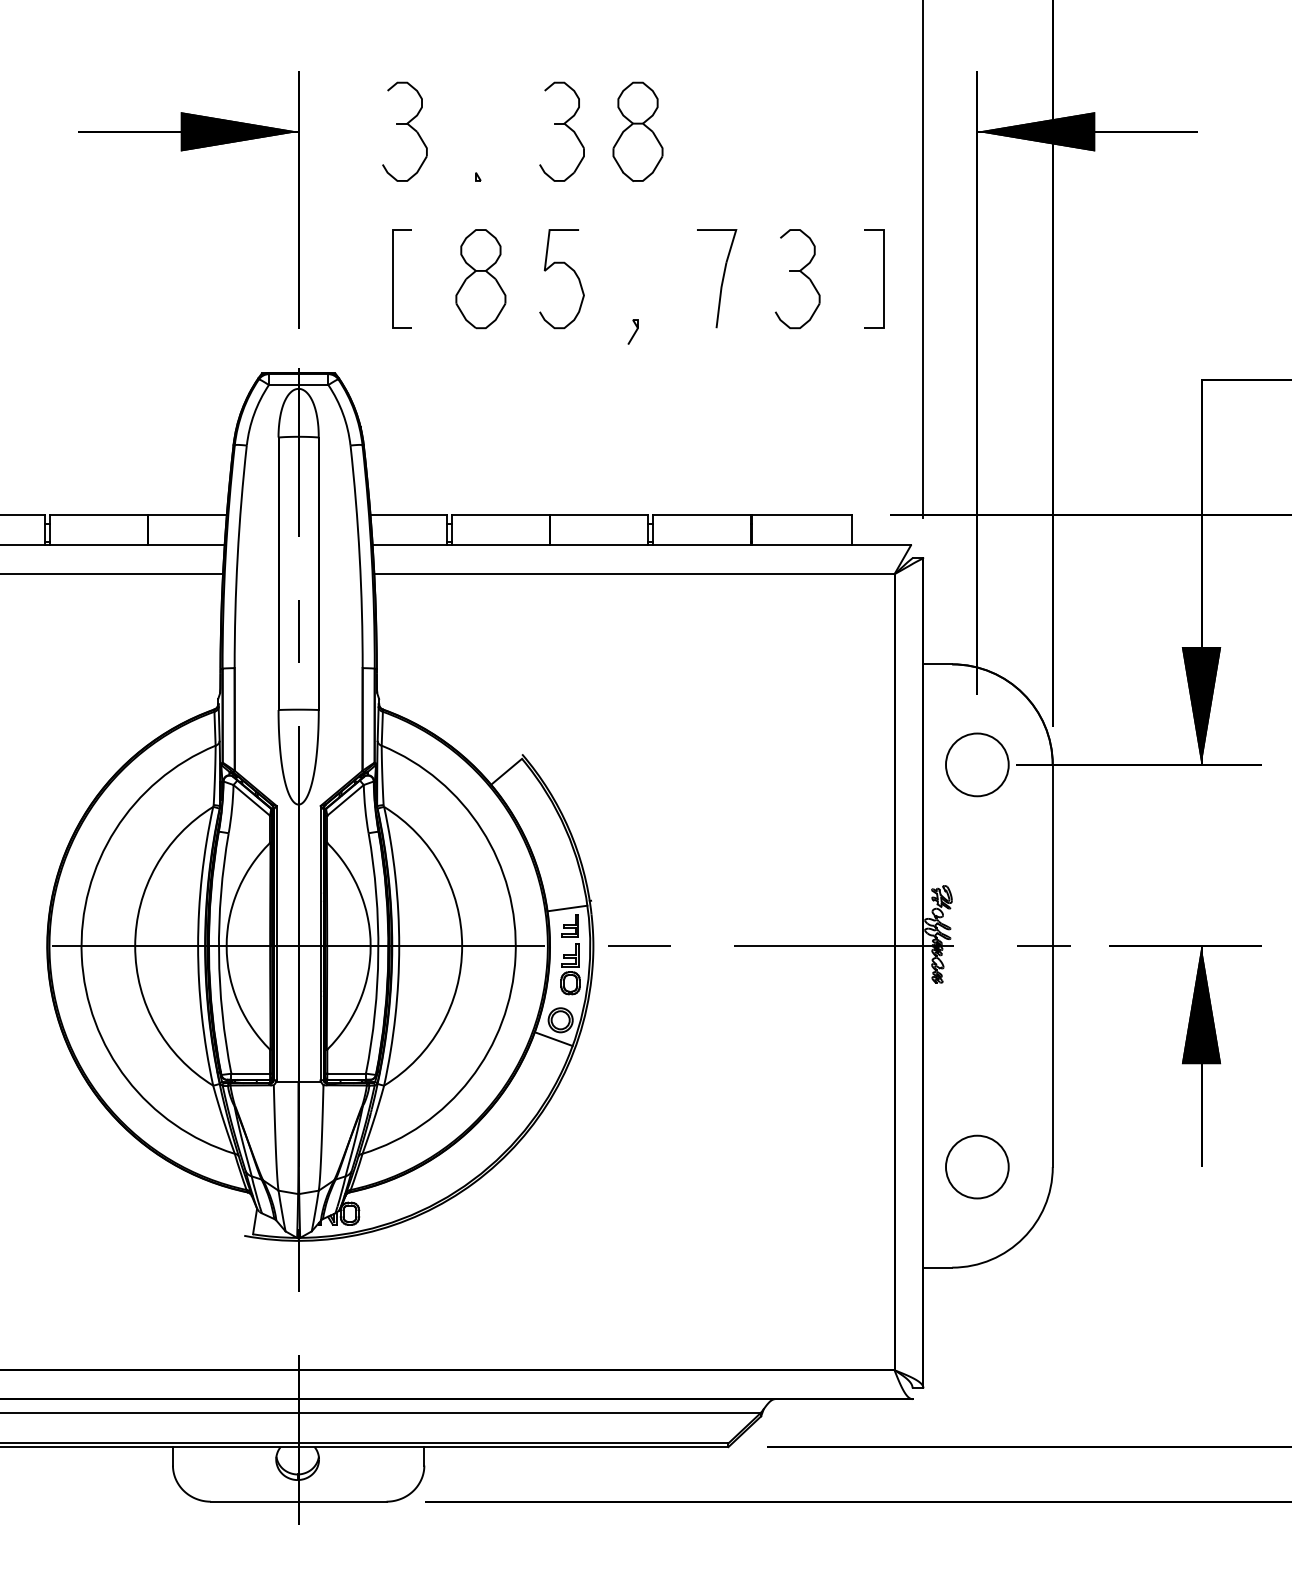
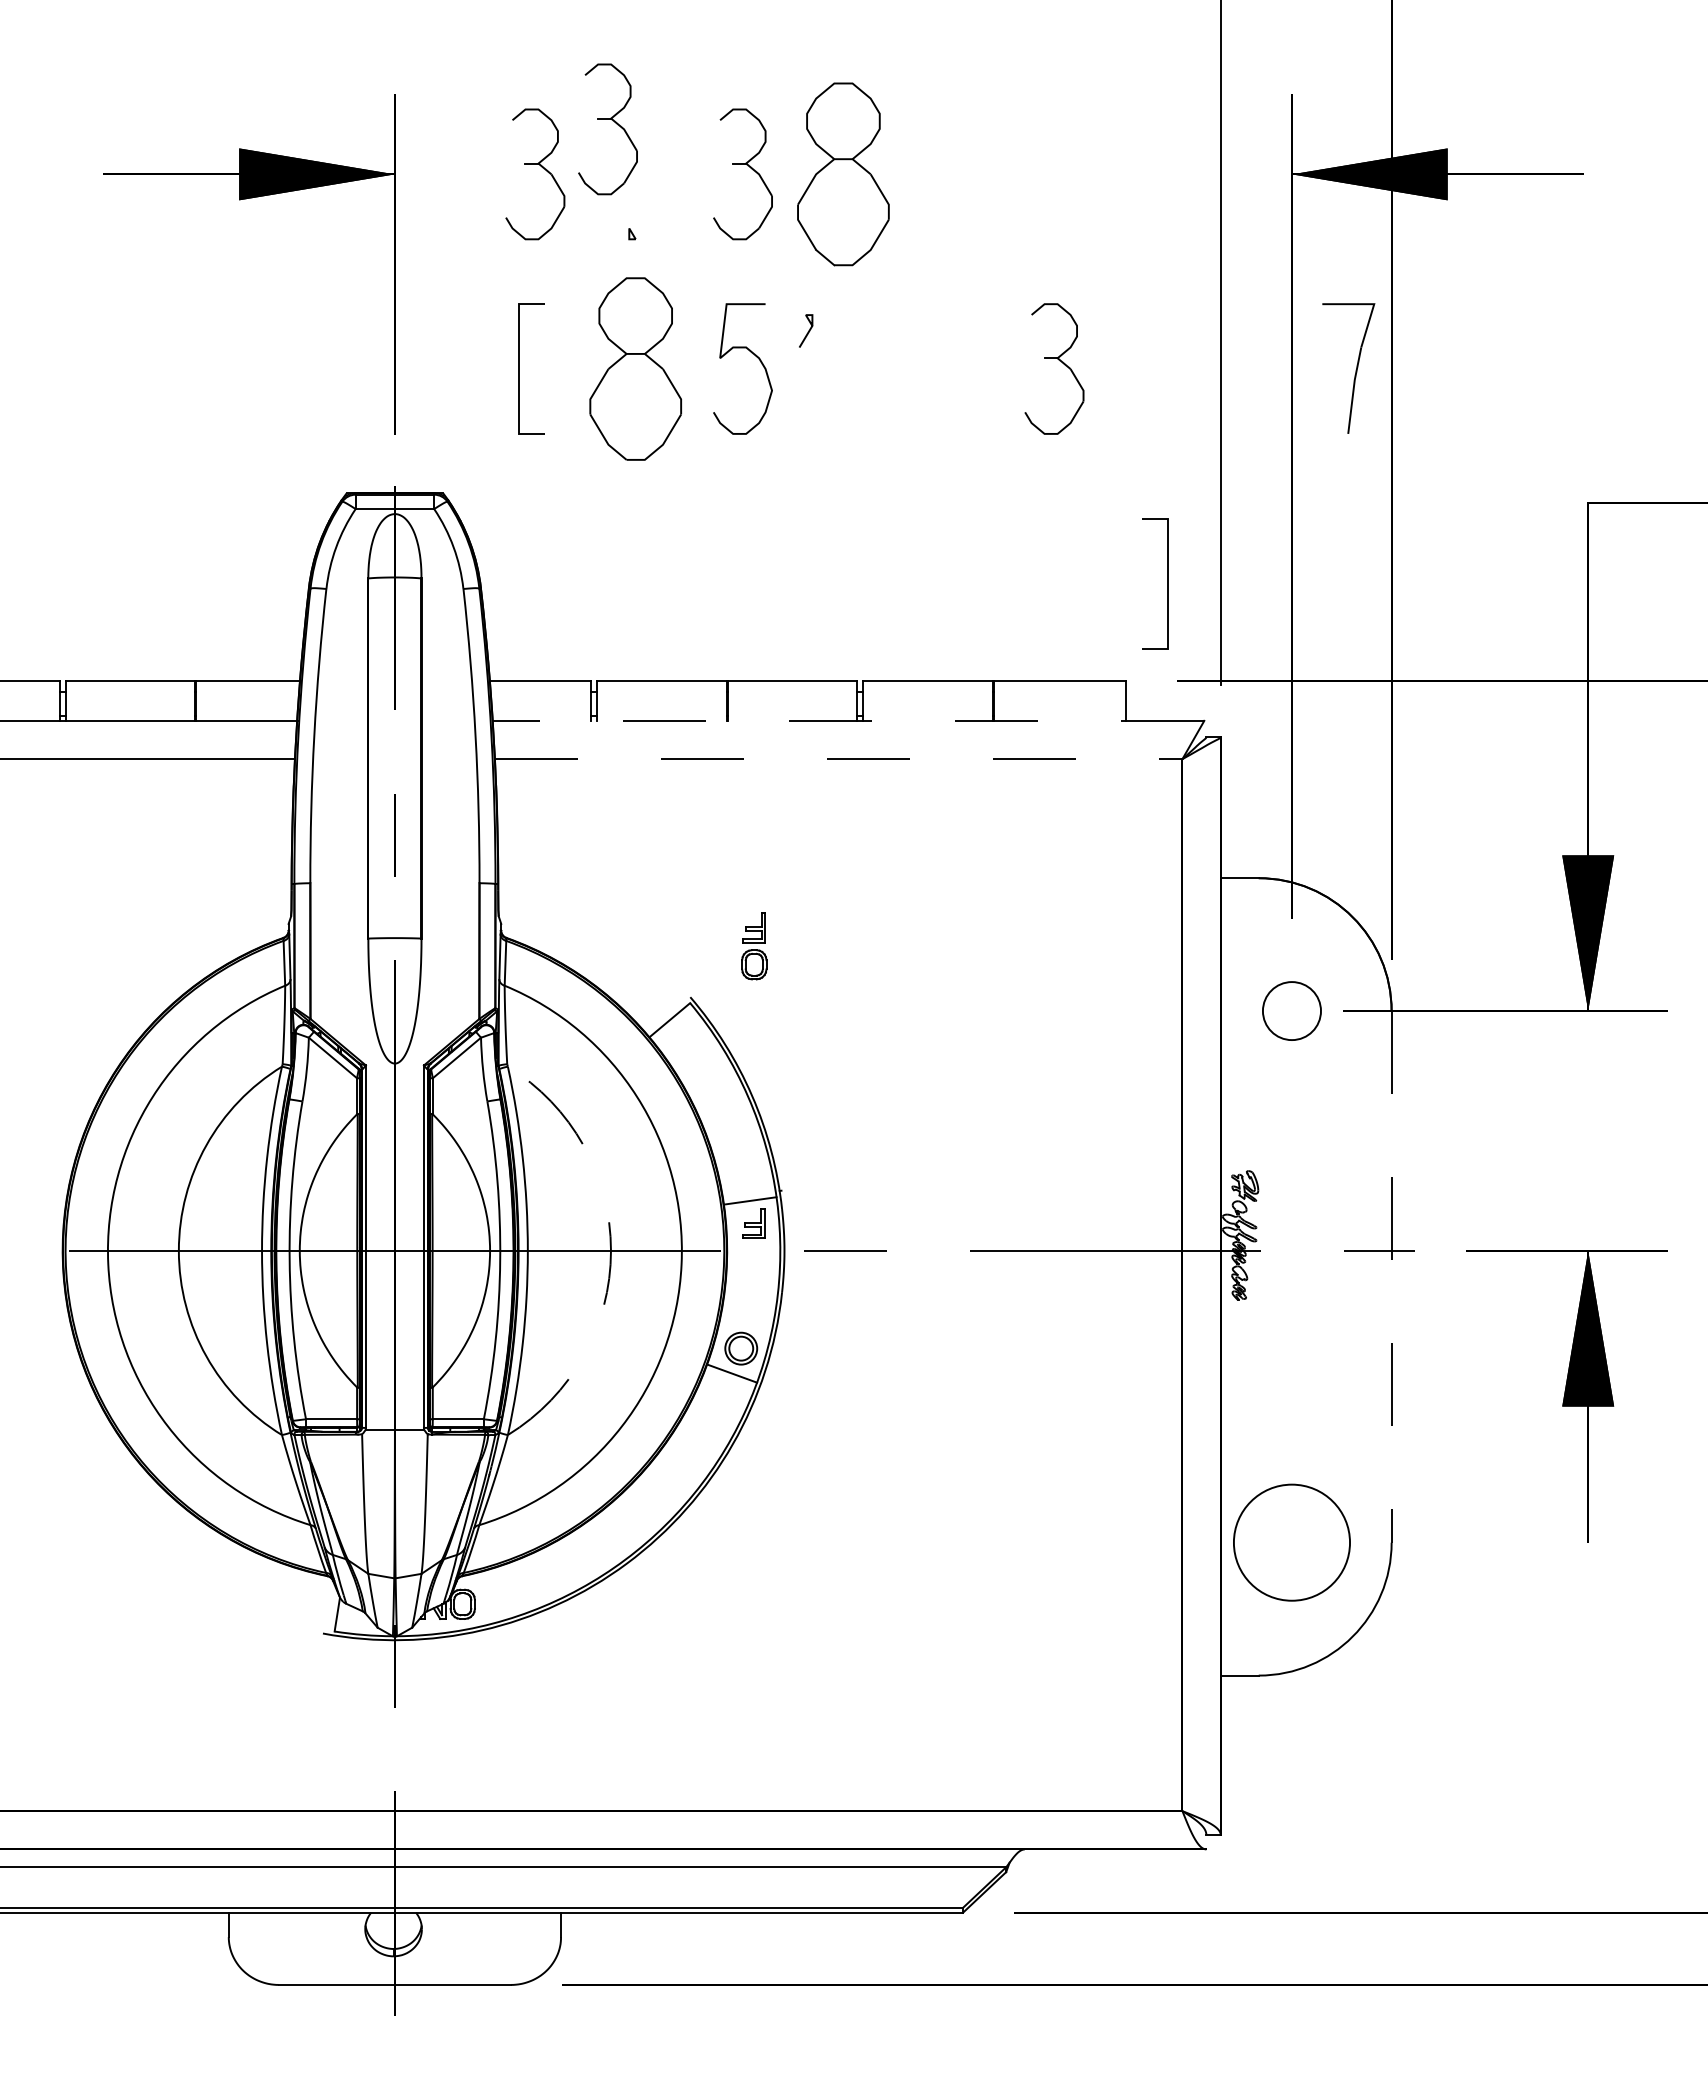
part: (462, 91) -> (611, 120), added
part: (638, 131) -> (843, 174), size x1.4
part: (480, 278) -> (635, 368), size x1.4
line: (883, 278) -> (1167, 583), moved
part: (722, 280) -> (1355, 370), moved
line: (635, 331) -> (808, 330), moved
line: (641, 545) -> (848, 720), solid -> dashed
line: (634, 574) -> (838, 759), solid -> dashed
circle: (977, 764) -> (1291, 1010), size x0.7
arc: (462, 946) -> (611, 1250), solid -> dashed
line: (1052, 965) -> (1391, 1276), solid -> dashed
part: (570, 969) -> (754, 946), moved
circle: (977, 1166) -> (1291, 1542), size x1.4

